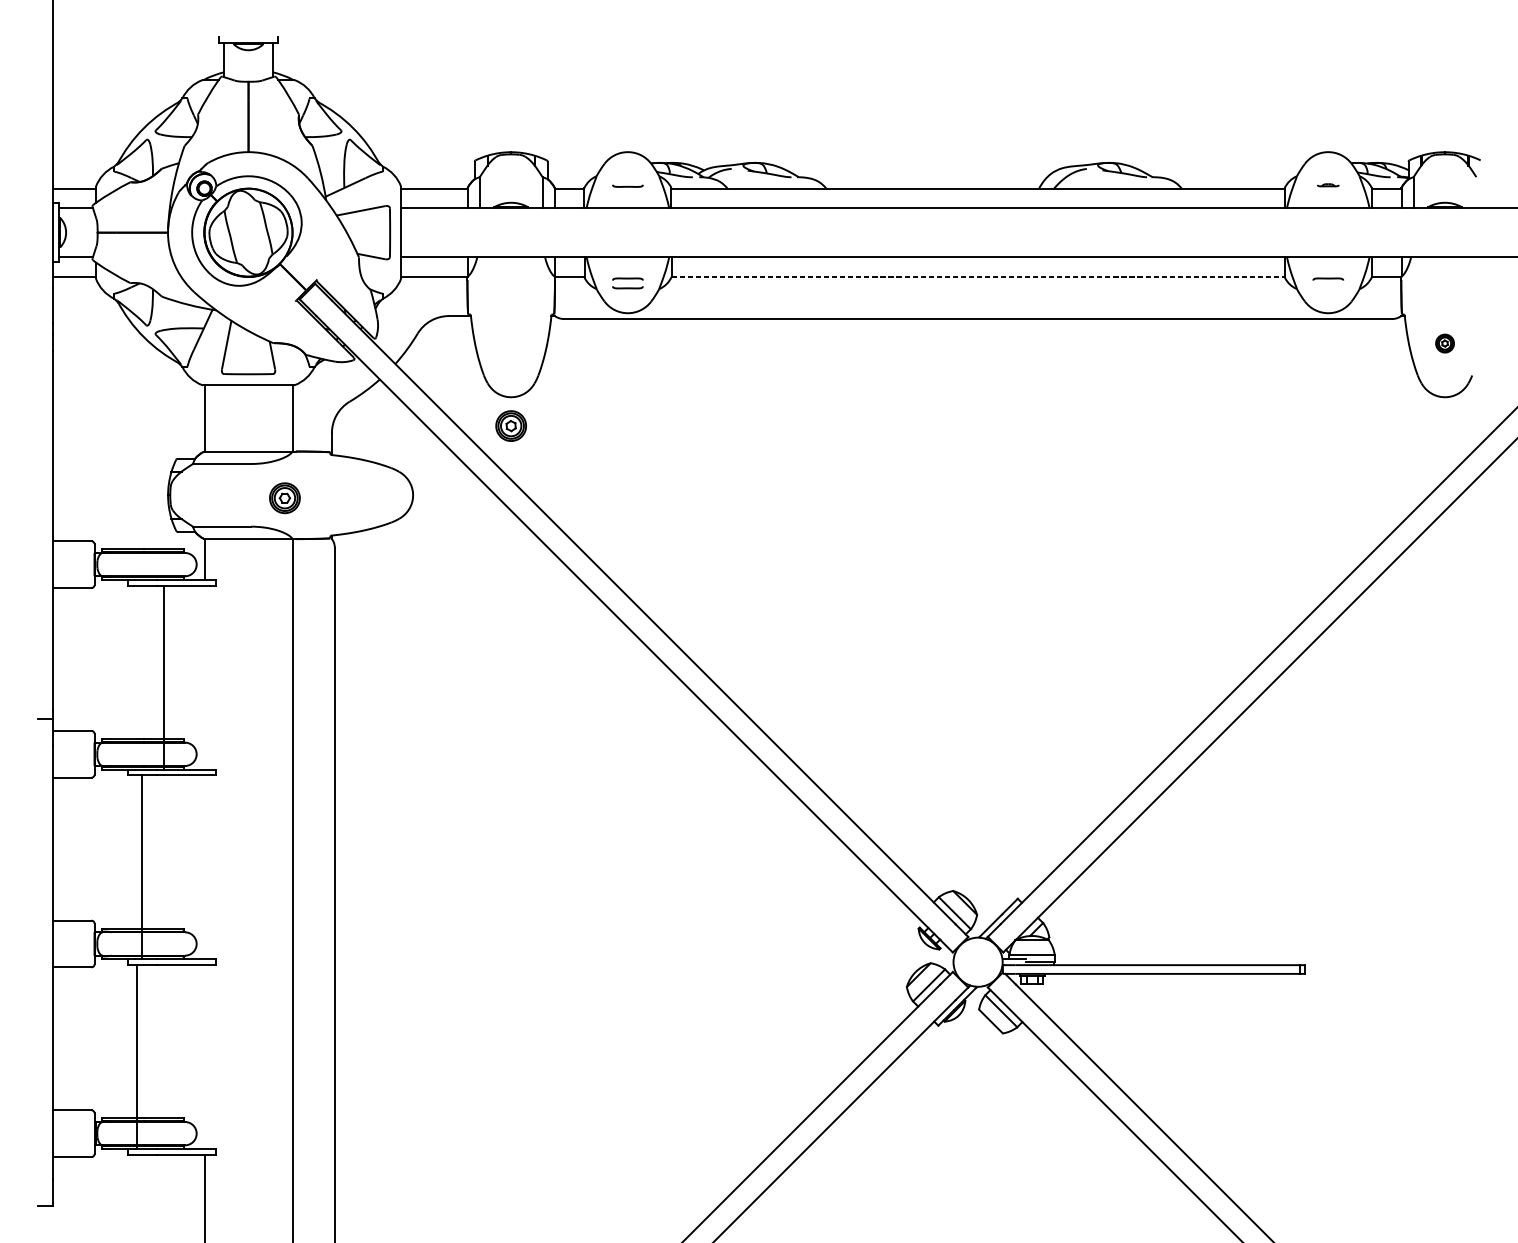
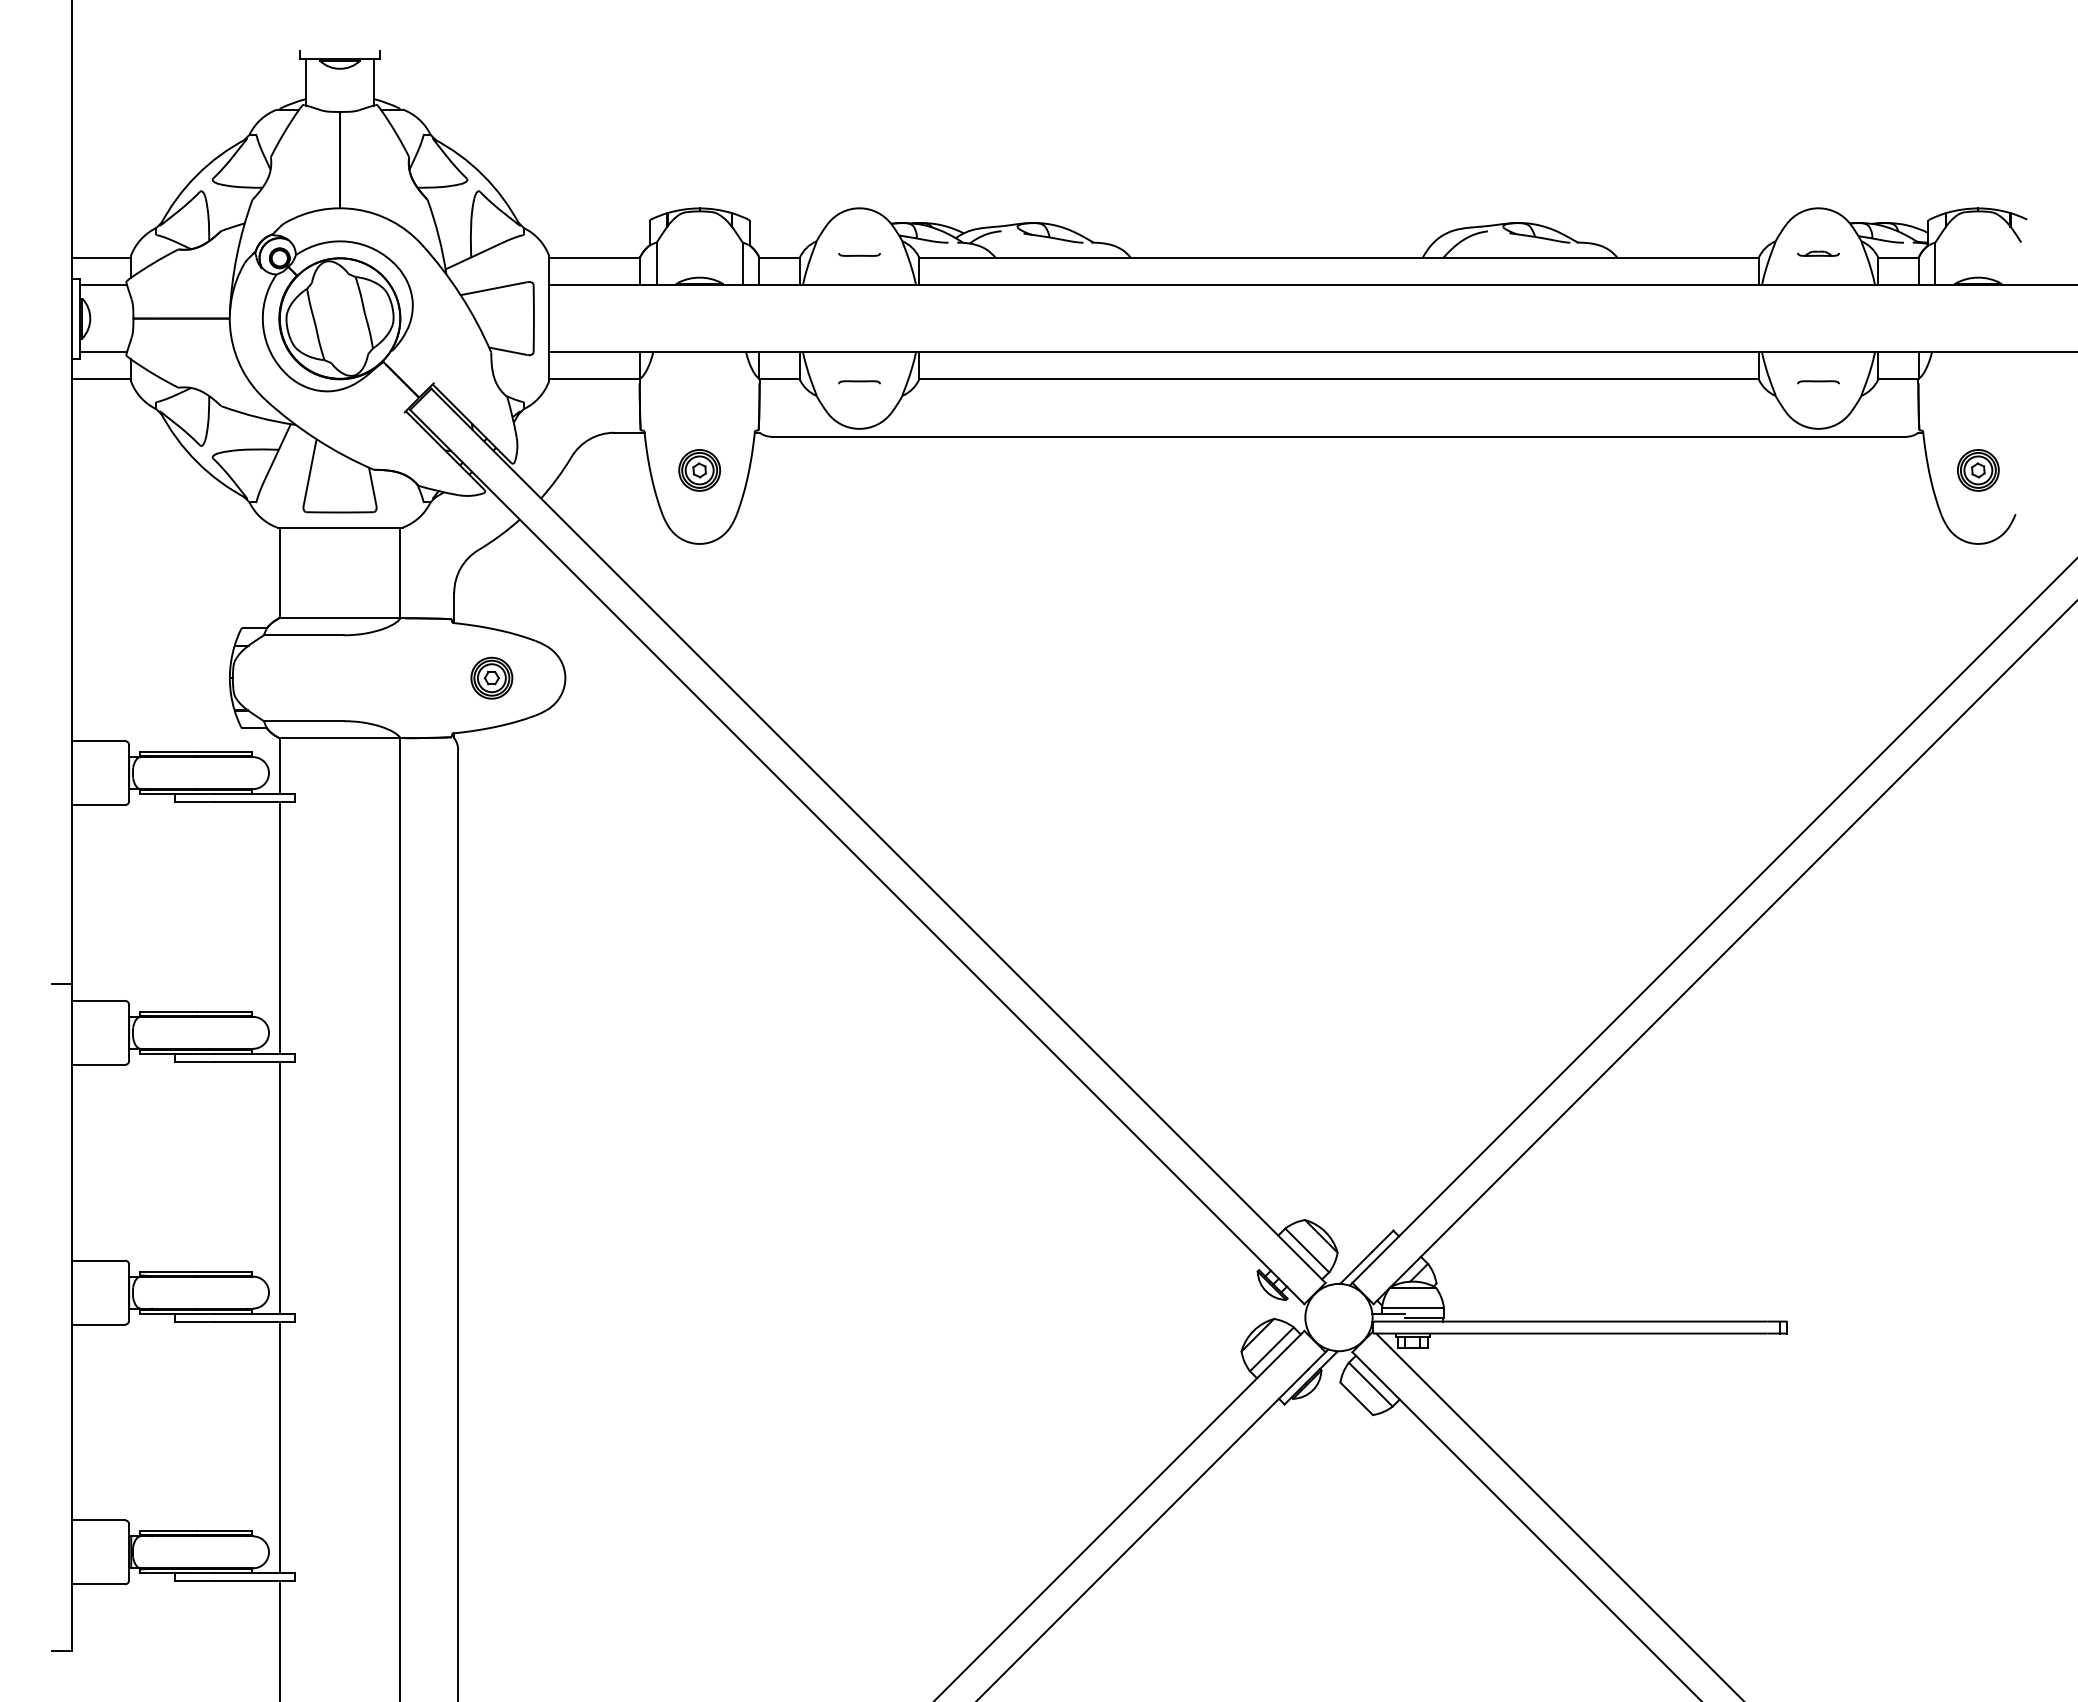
part: (1328, 185) -> (1818, 253), size x1.43
line: (978, 276) -> (1339, 378), dashed -> solid
line: (627, 287) -> (859, 393), removed
part: (1445, 343) -> (1978, 470), size x1.67
part: (511, 426) -> (699, 470), moved
part: (284, 497) -> (491, 677), moved
line: (163, 677) -> (279, 927), moved
line: (141, 867) -> (279, 1187), moved
line: (137, 1057) -> (279, 1447), moved

